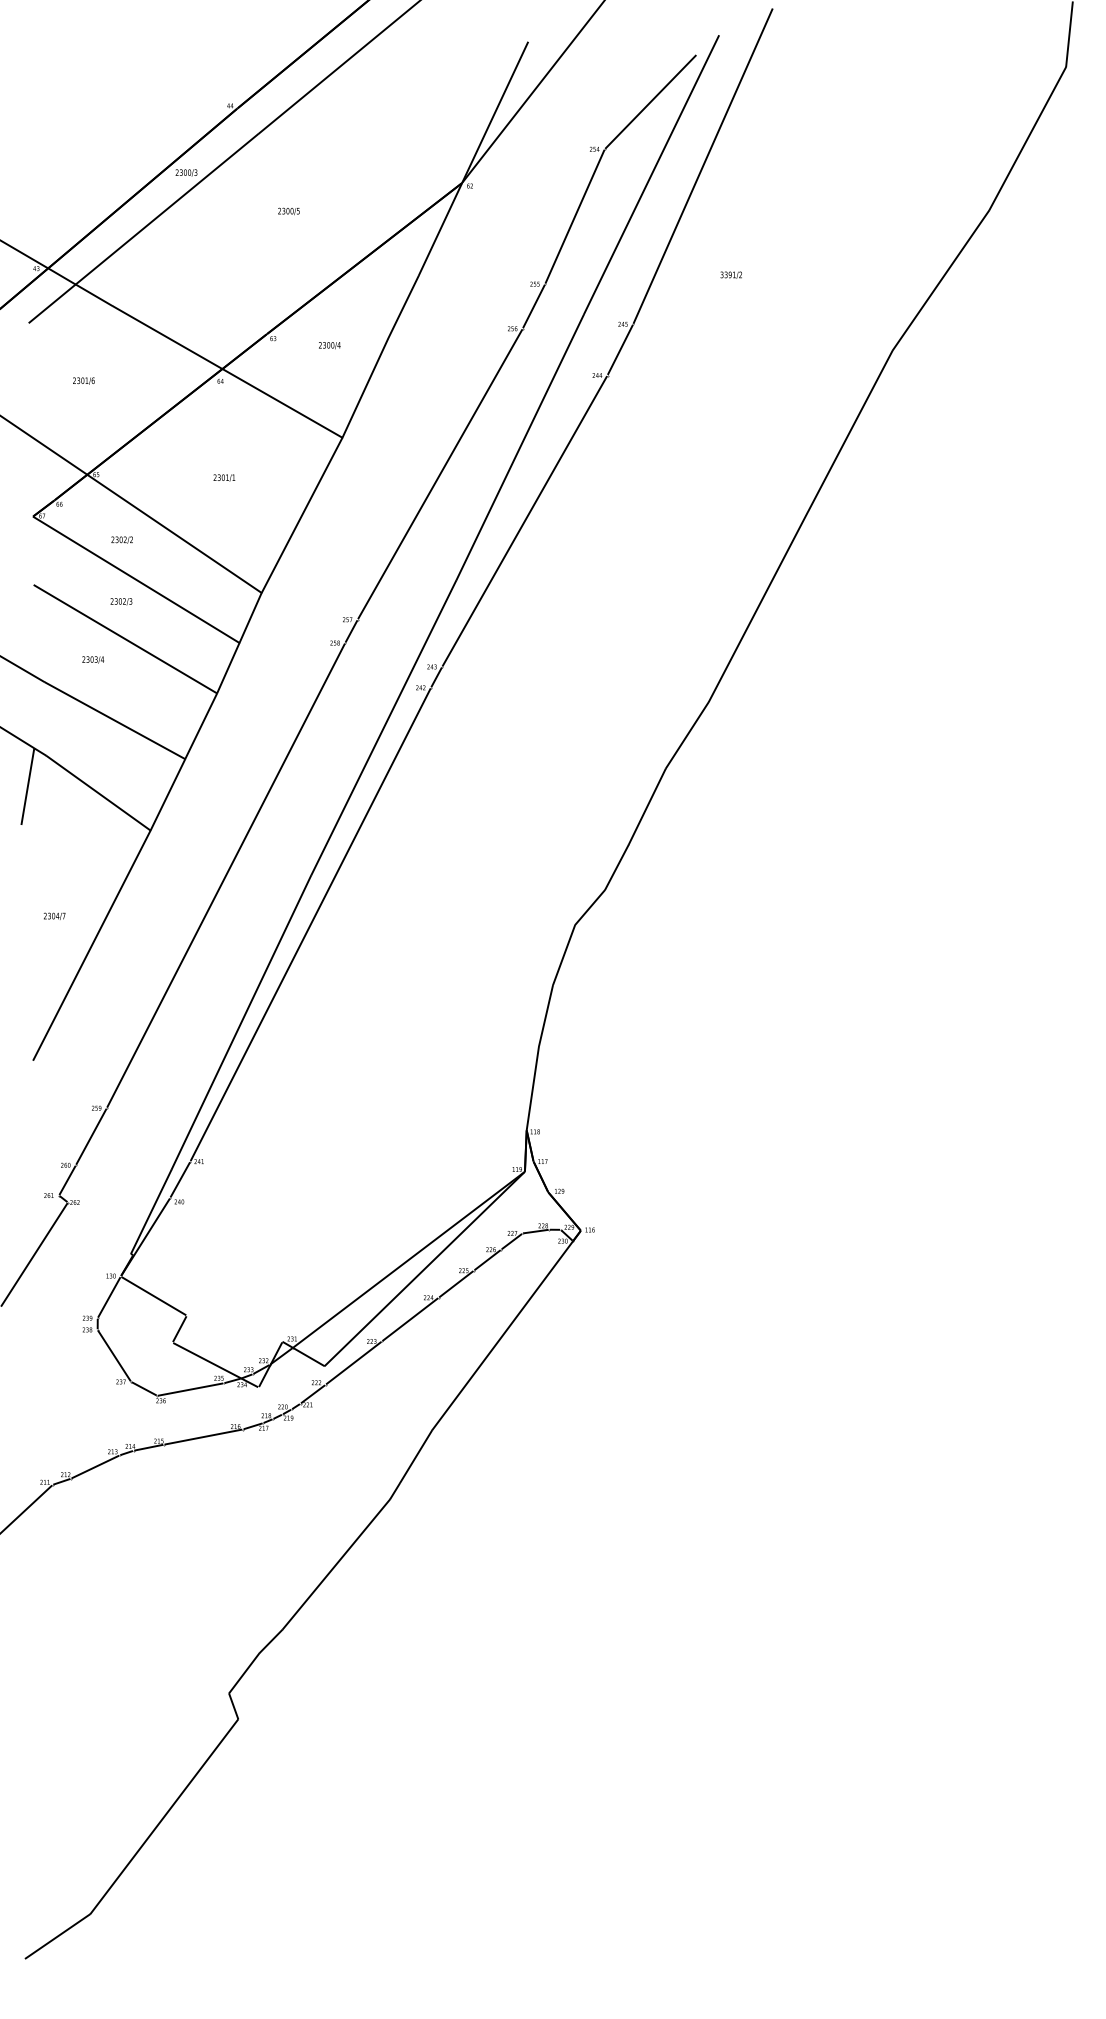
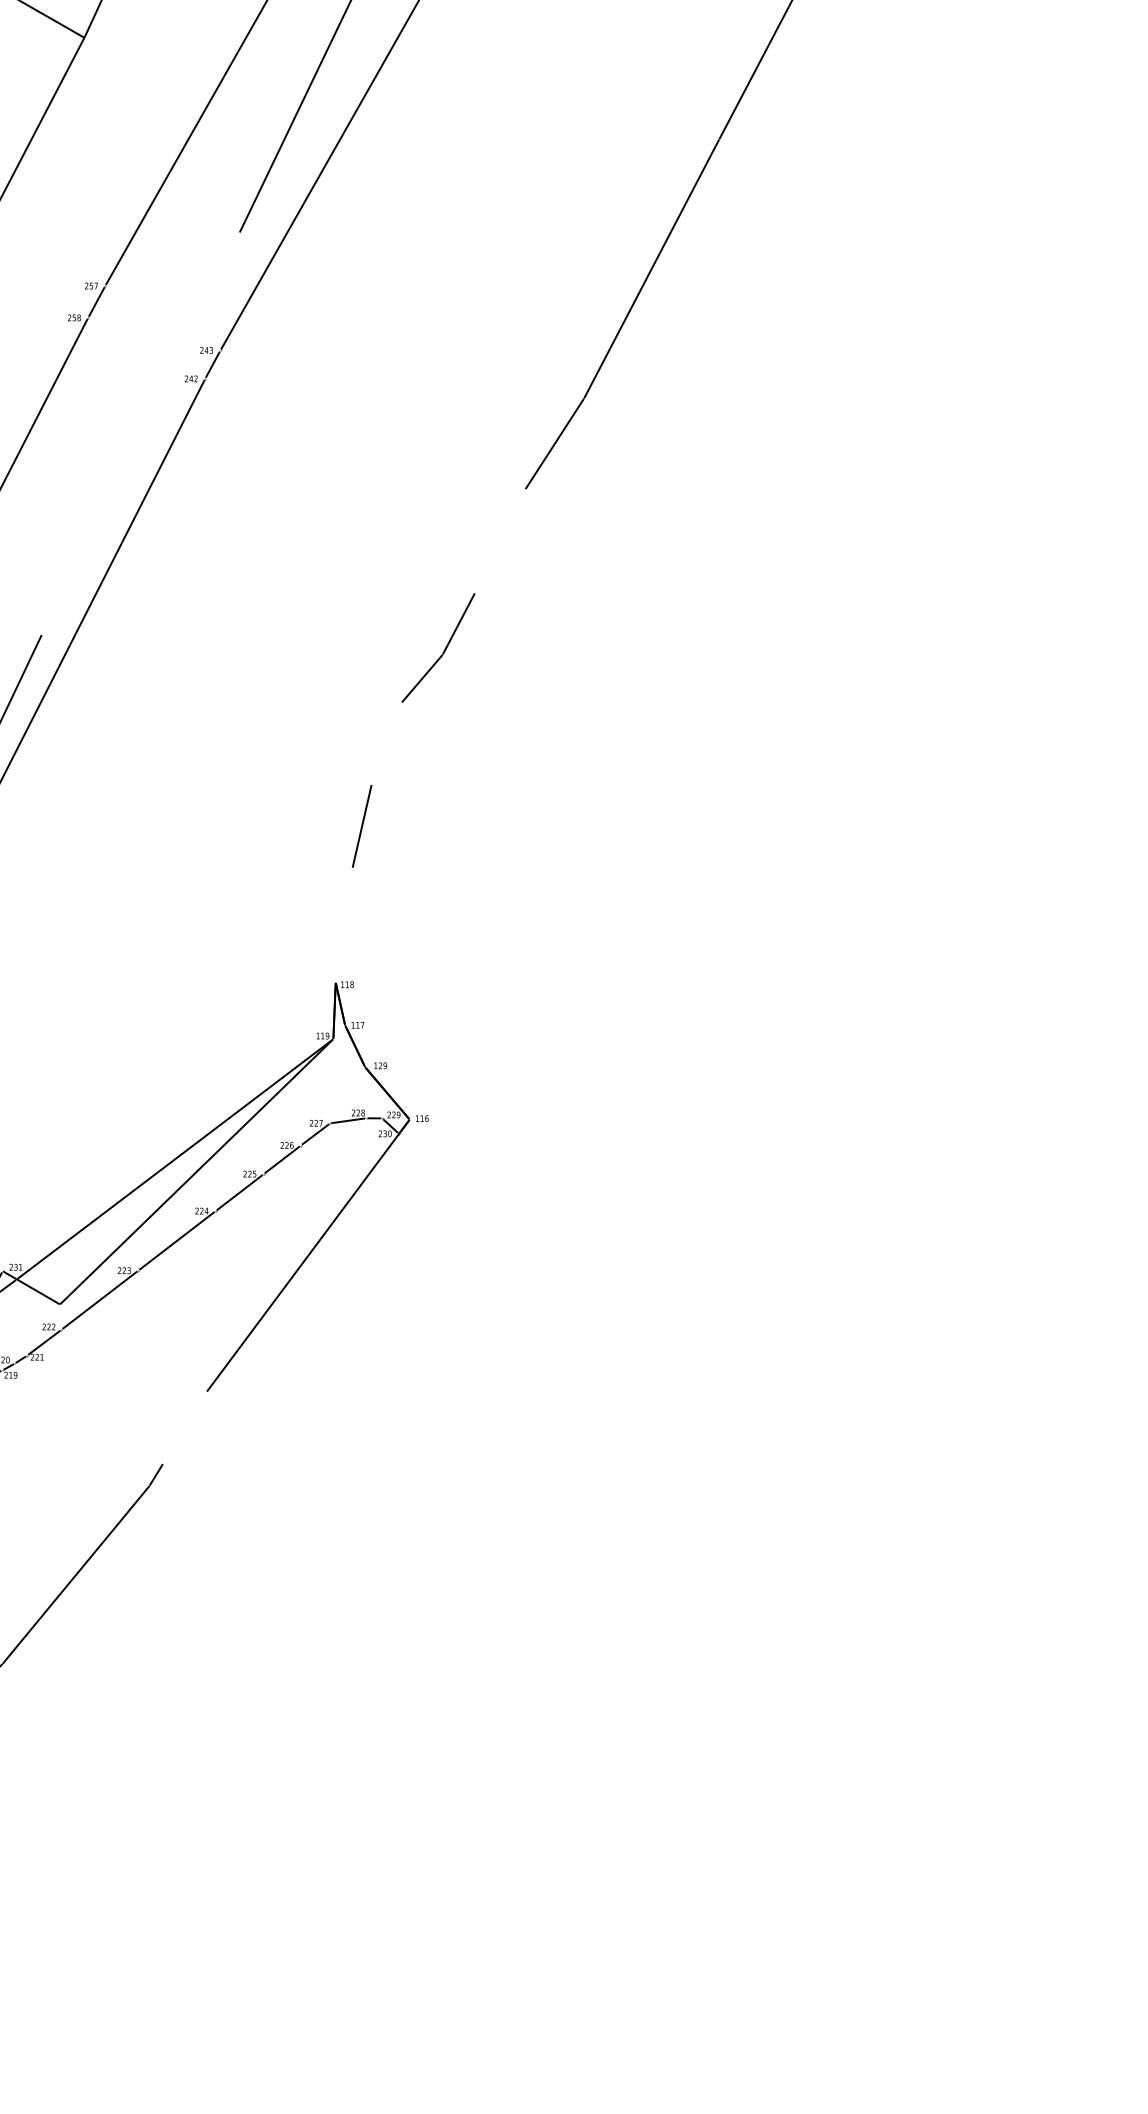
line: (383, 727) -> (140, 433), removed
line: (647, 806) -> (500, 540), removed
line: (563, 954) -> (385, 742), removed
line: (532, 1087) -> (343, 924), removed
line: (415, 1456) -> (184, 1427), removed

